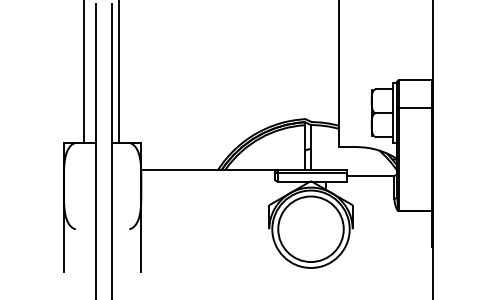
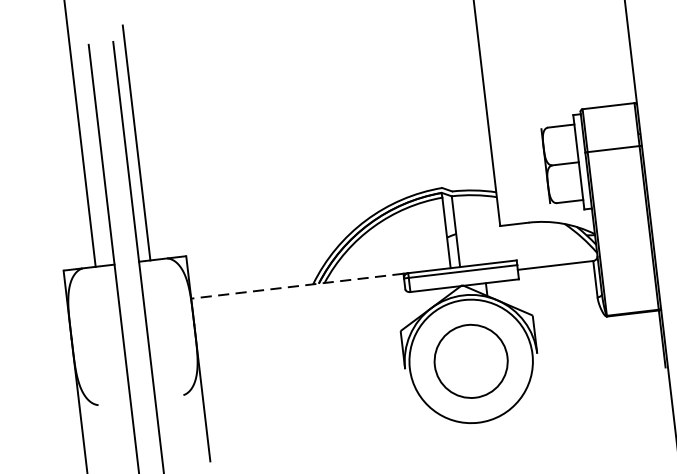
line: (208, 169) -> (297, 285), solid -> dashed
circle: (310, 229) -> (470, 361), size x0.7

